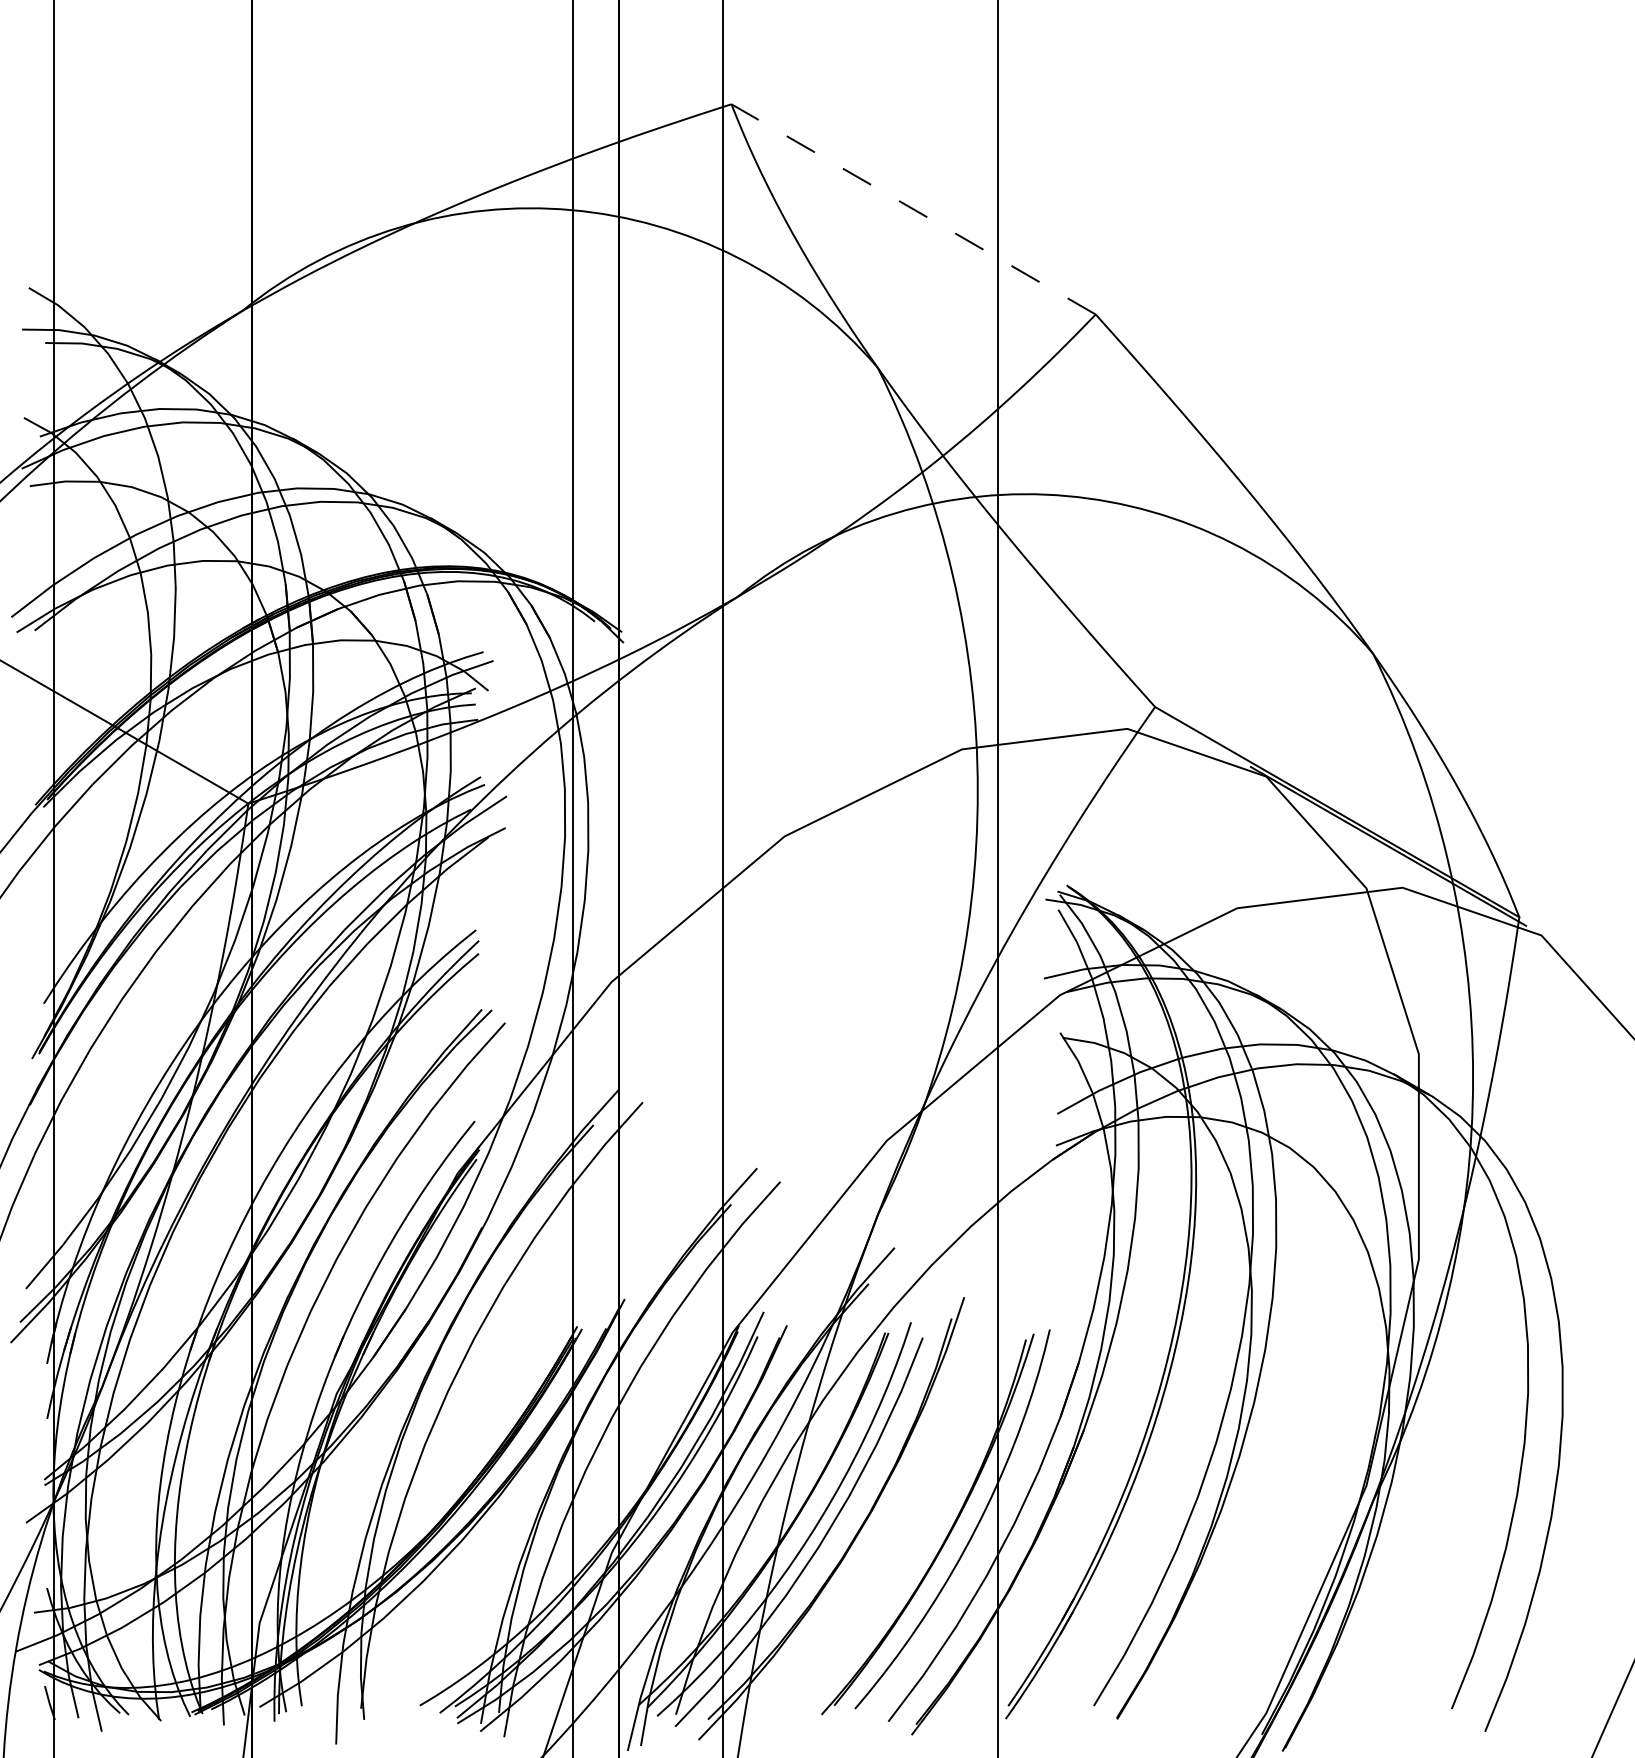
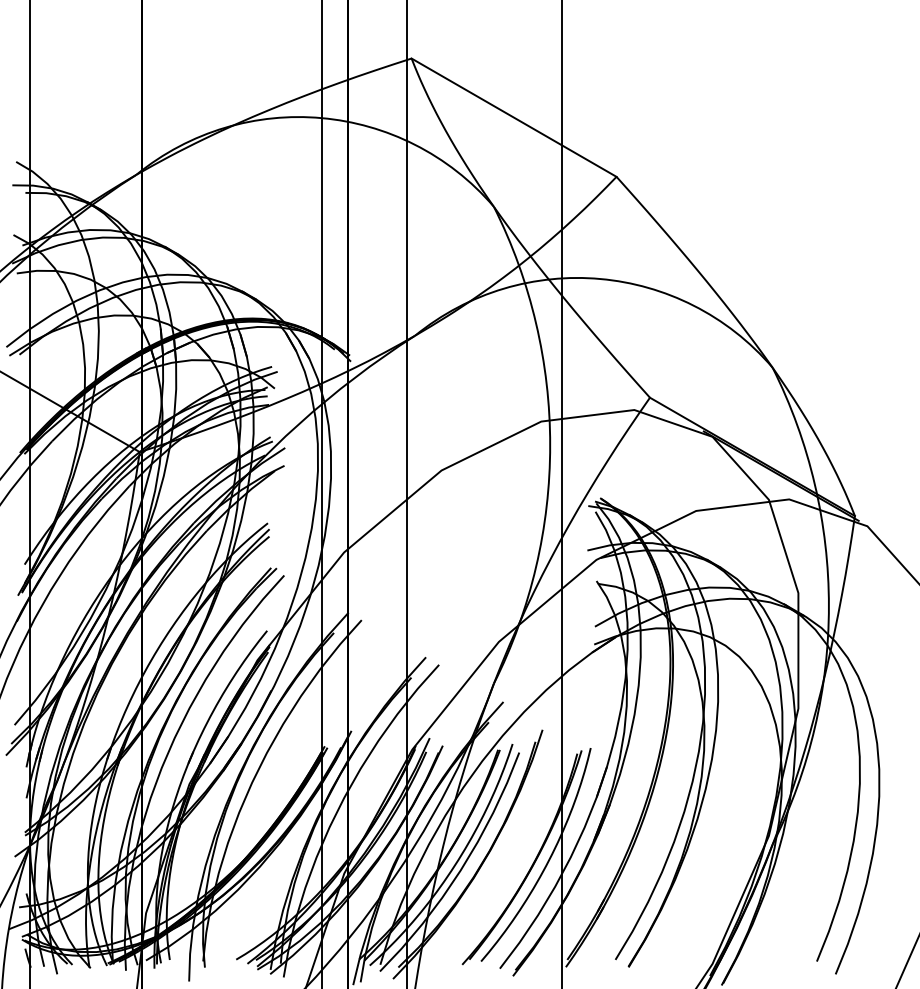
line: (912, 209) -> (513, 117), dashed -> solid

